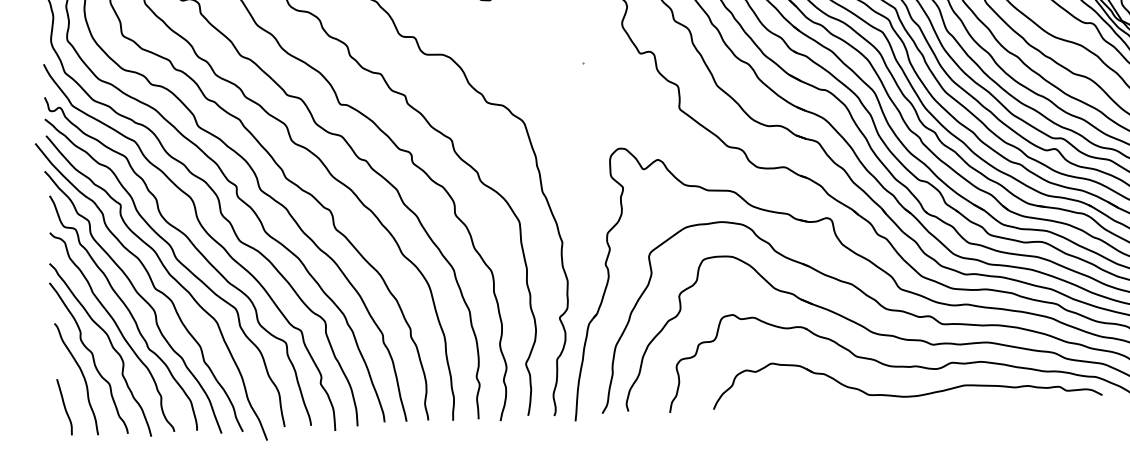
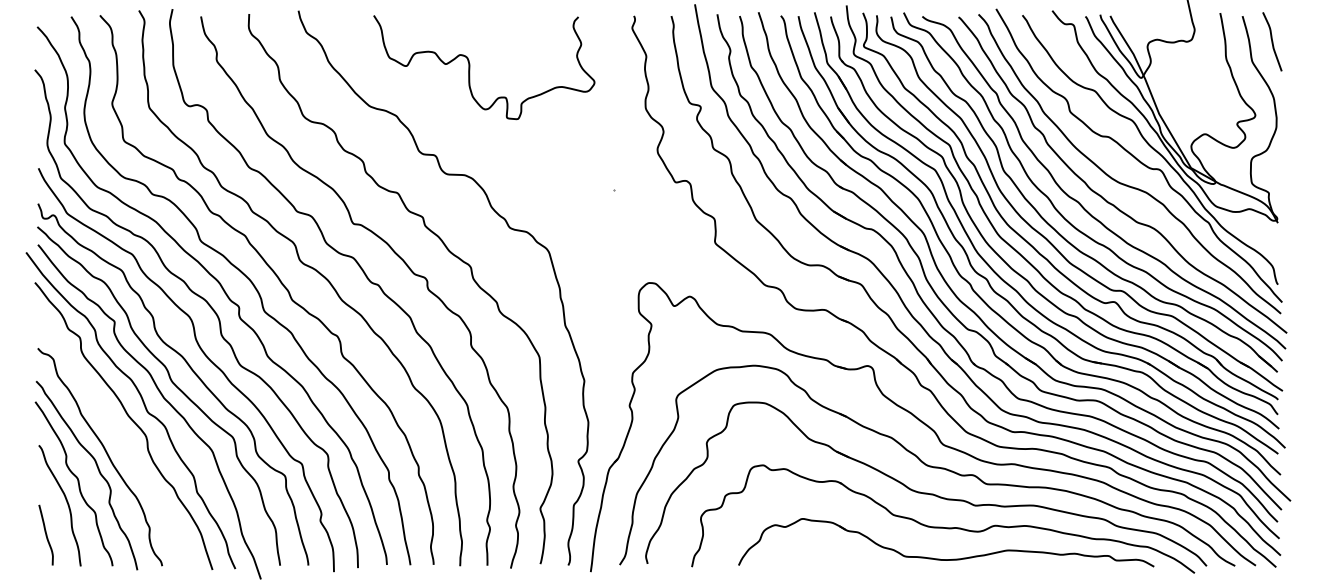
curve: (127, 310) -> (117, 434), removed

